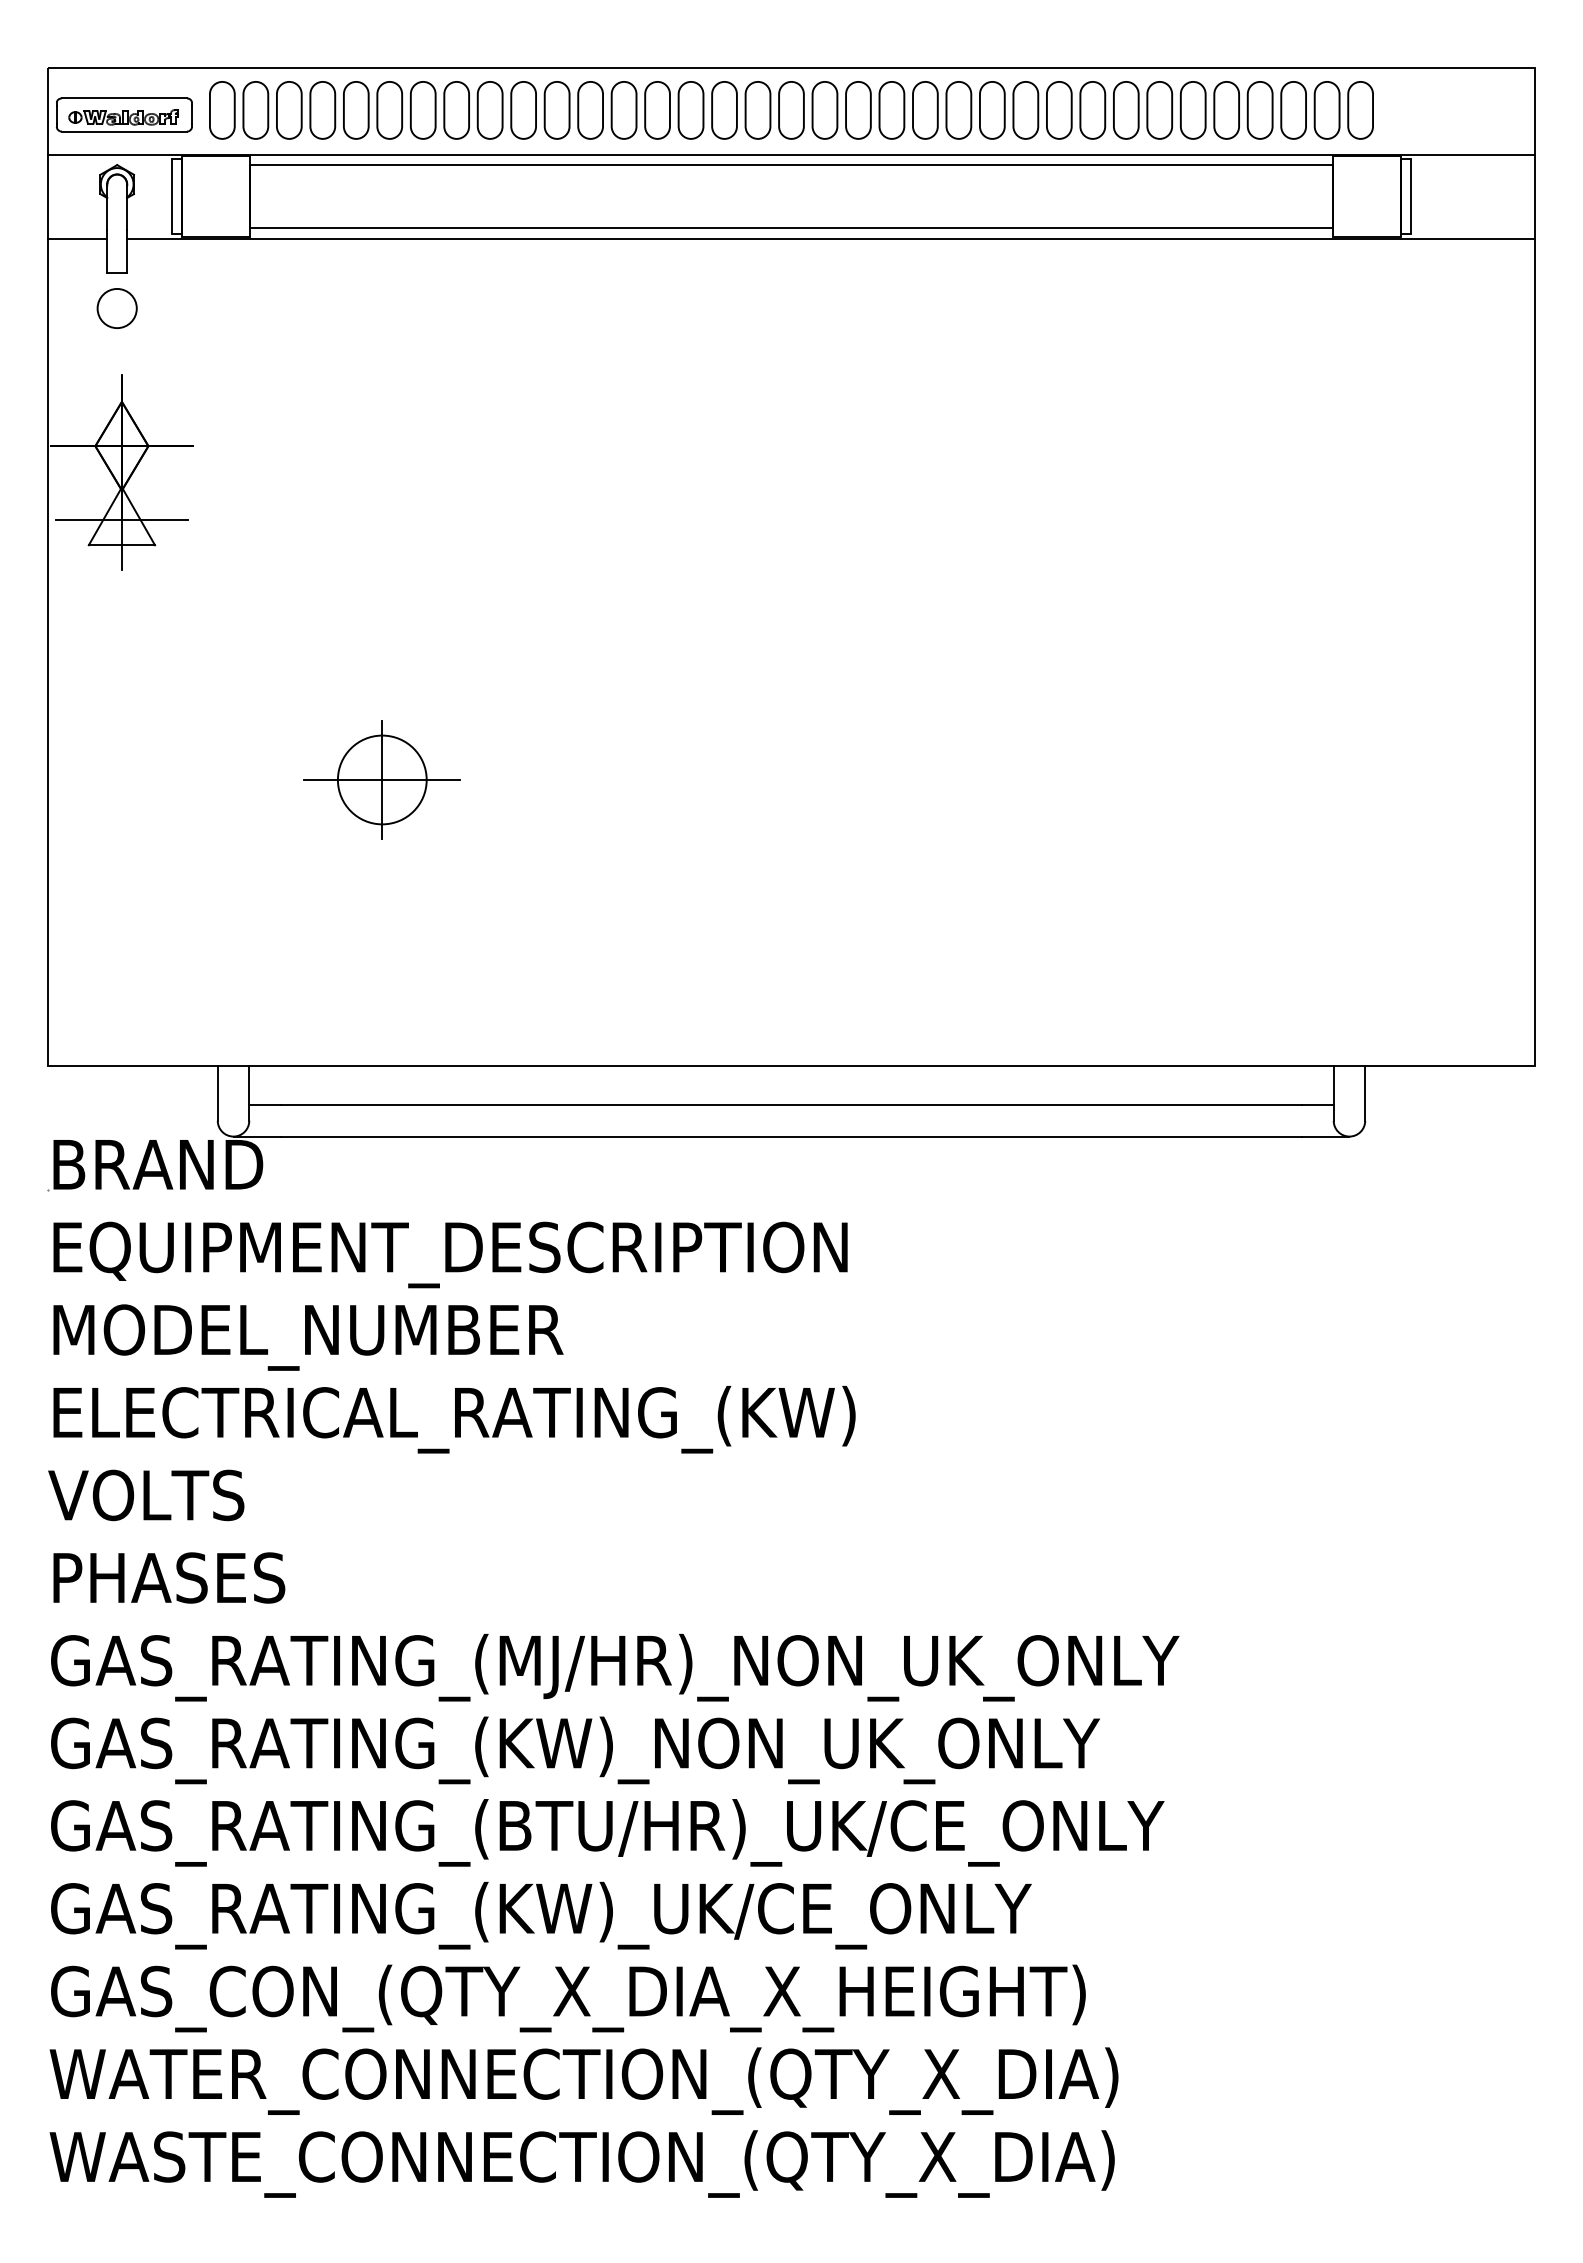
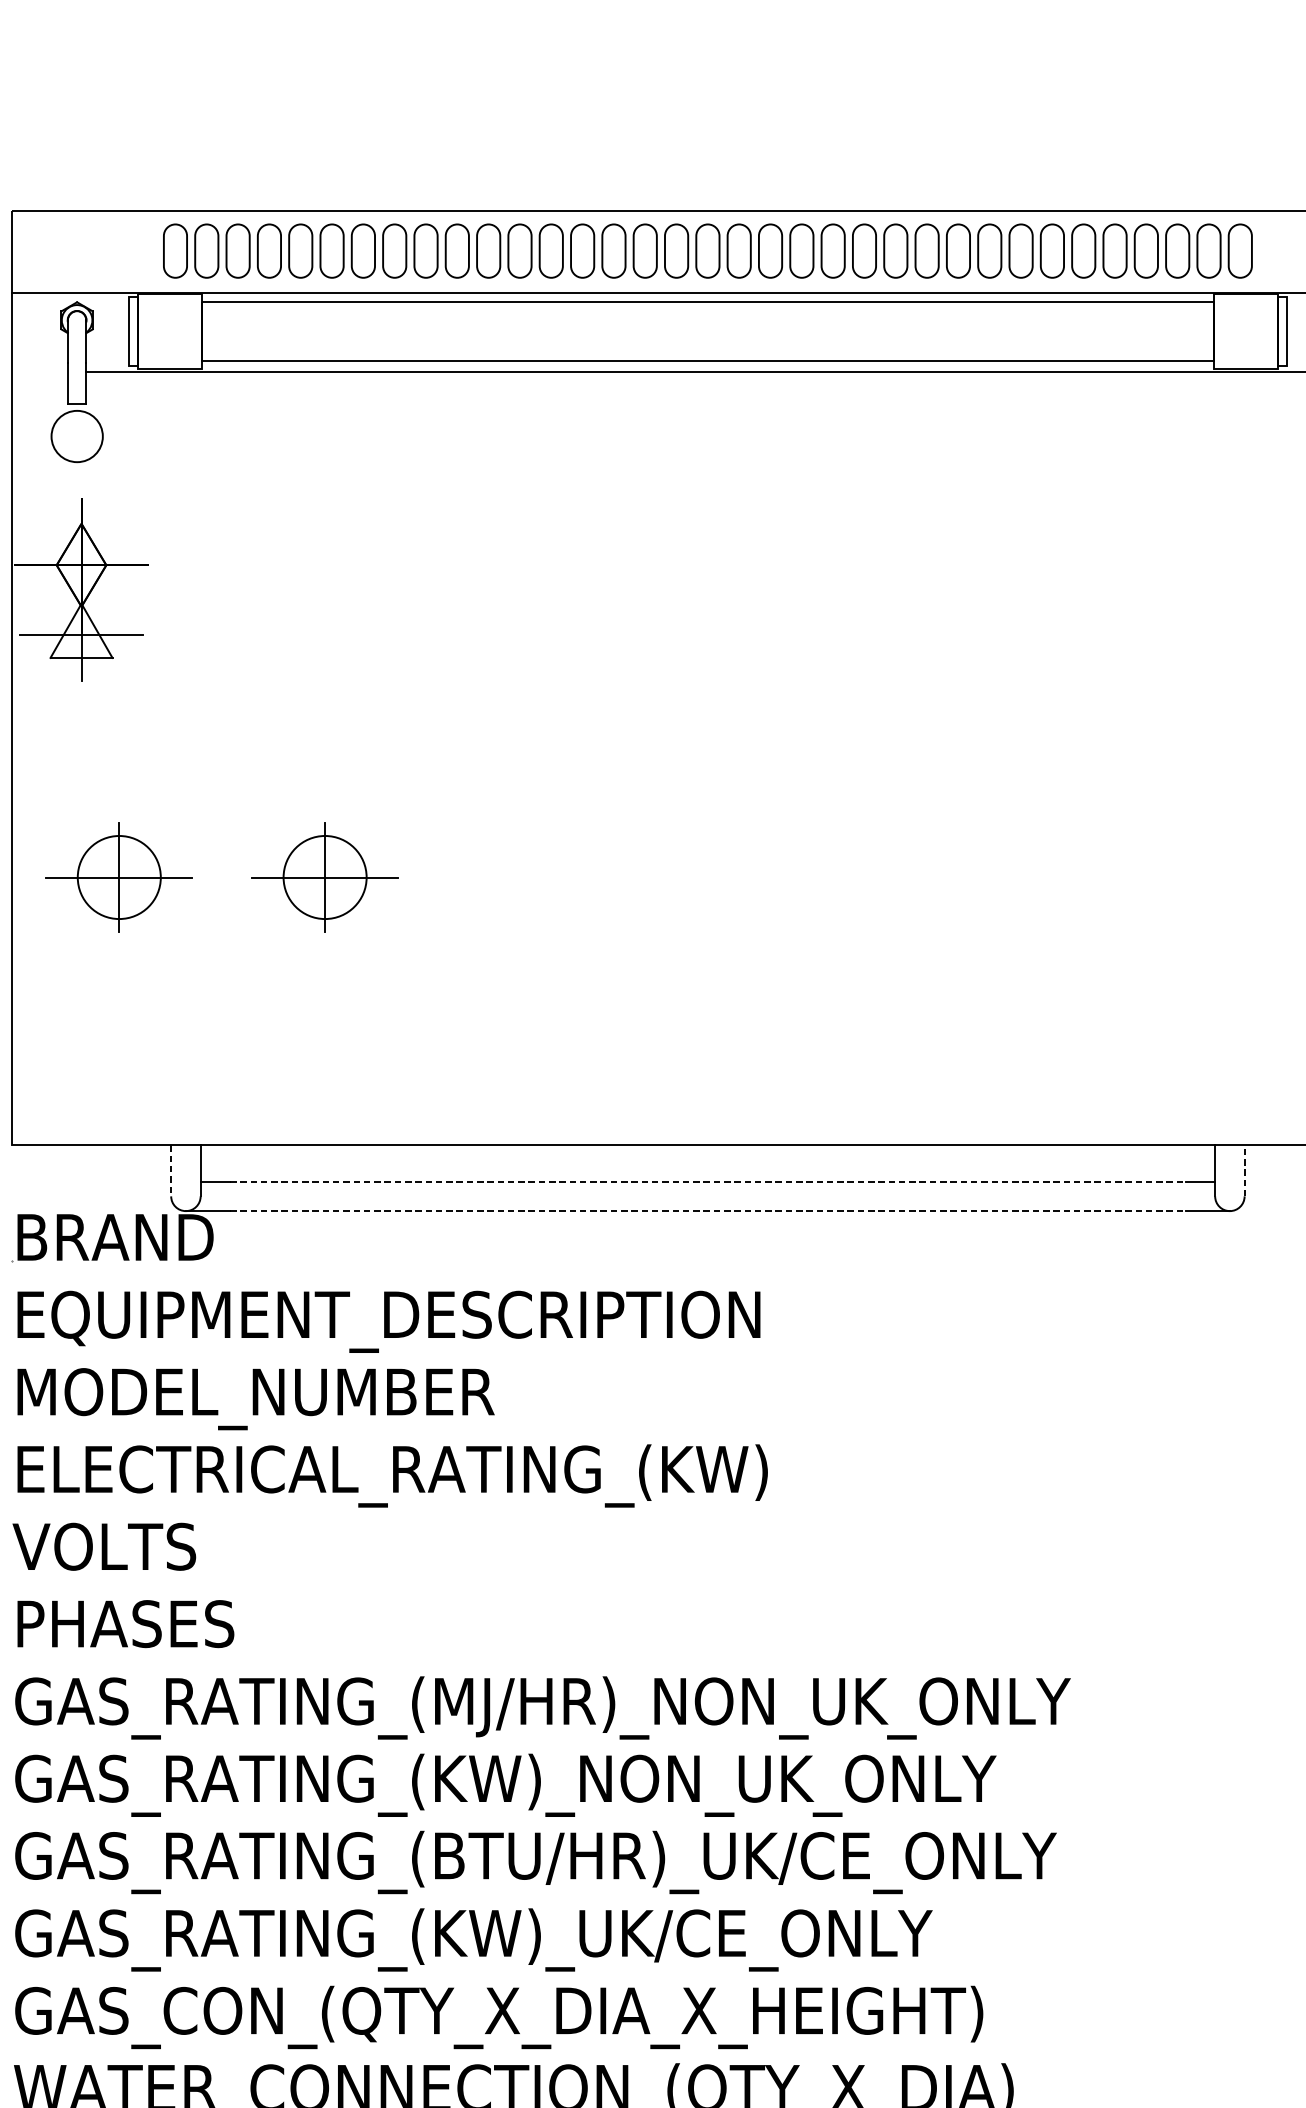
part: (124, 114) -> (83, 254), removed
line: (77, 239) -> (39, 371), removed
circle: (116, 308) -> (76, 436), size x1.4
part: (161, 779) -> (118, 877), added
line: (1365, 1093) -> (1244, 1170), solid -> dashed
line: (217, 1094) -> (170, 1171), solid -> dashed
line: (791, 1105) -> (707, 1182), solid -> dashed
line: (791, 1136) -> (707, 1211), solid -> dashed

